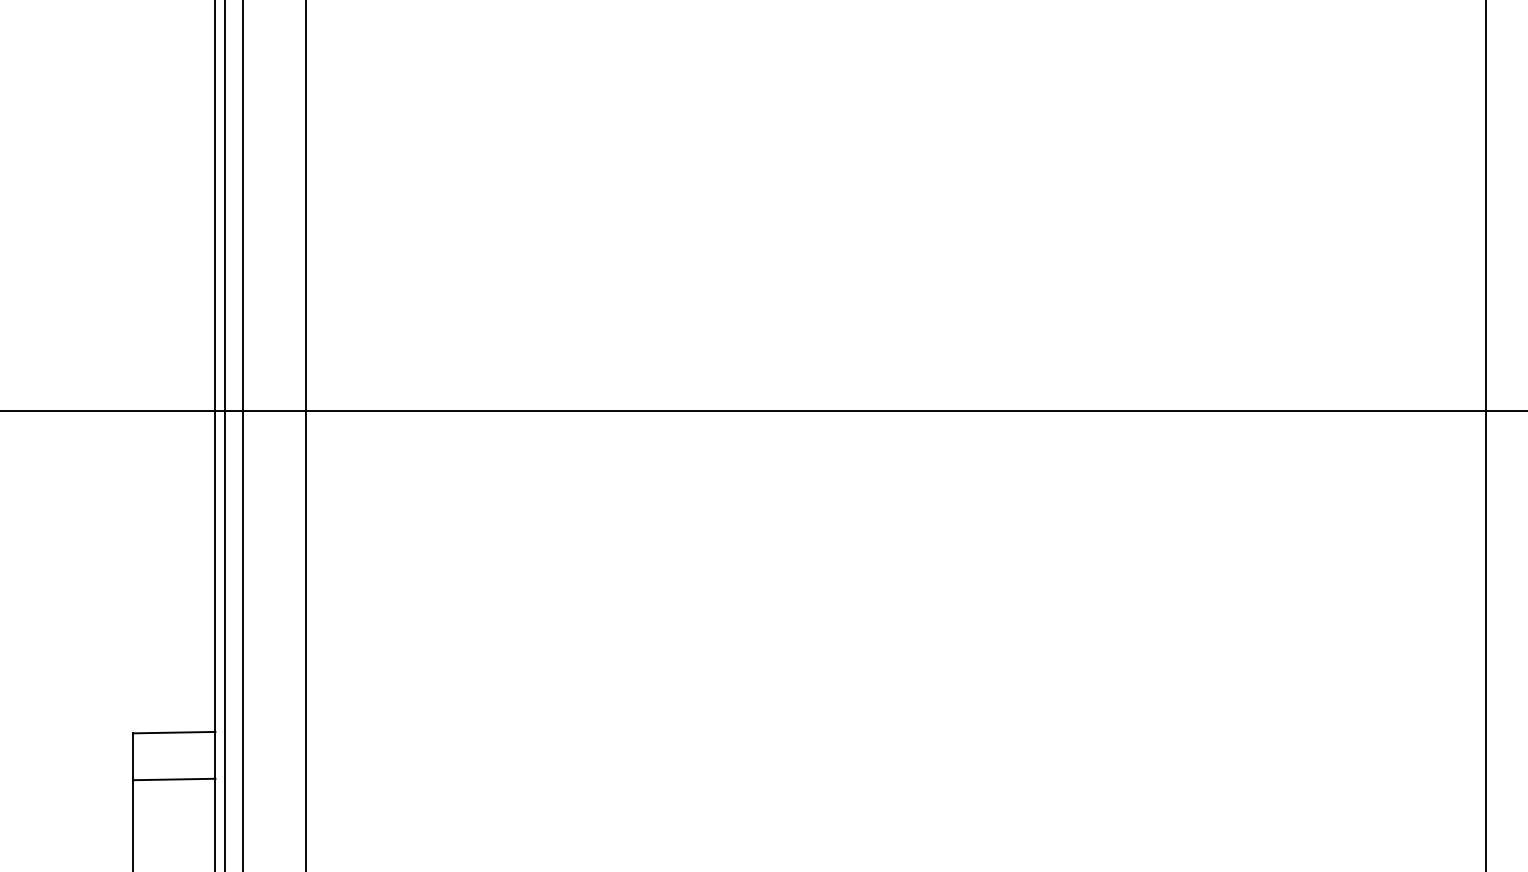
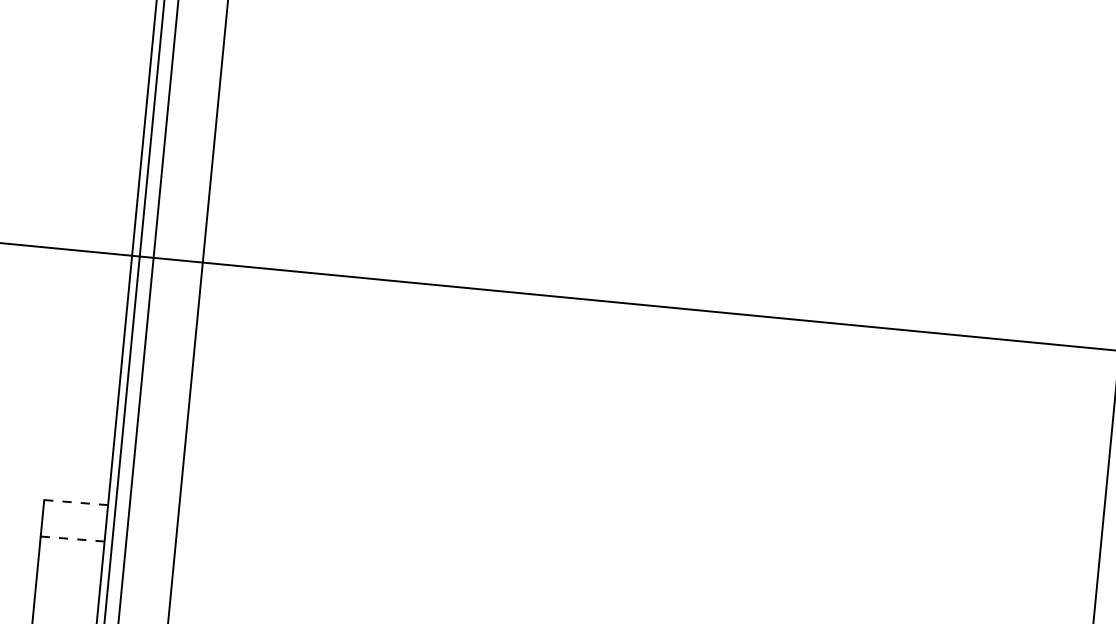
line: (173, 732) -> (75, 502), solid -> dashed
line: (173, 779) -> (71, 538), solid -> dashed

